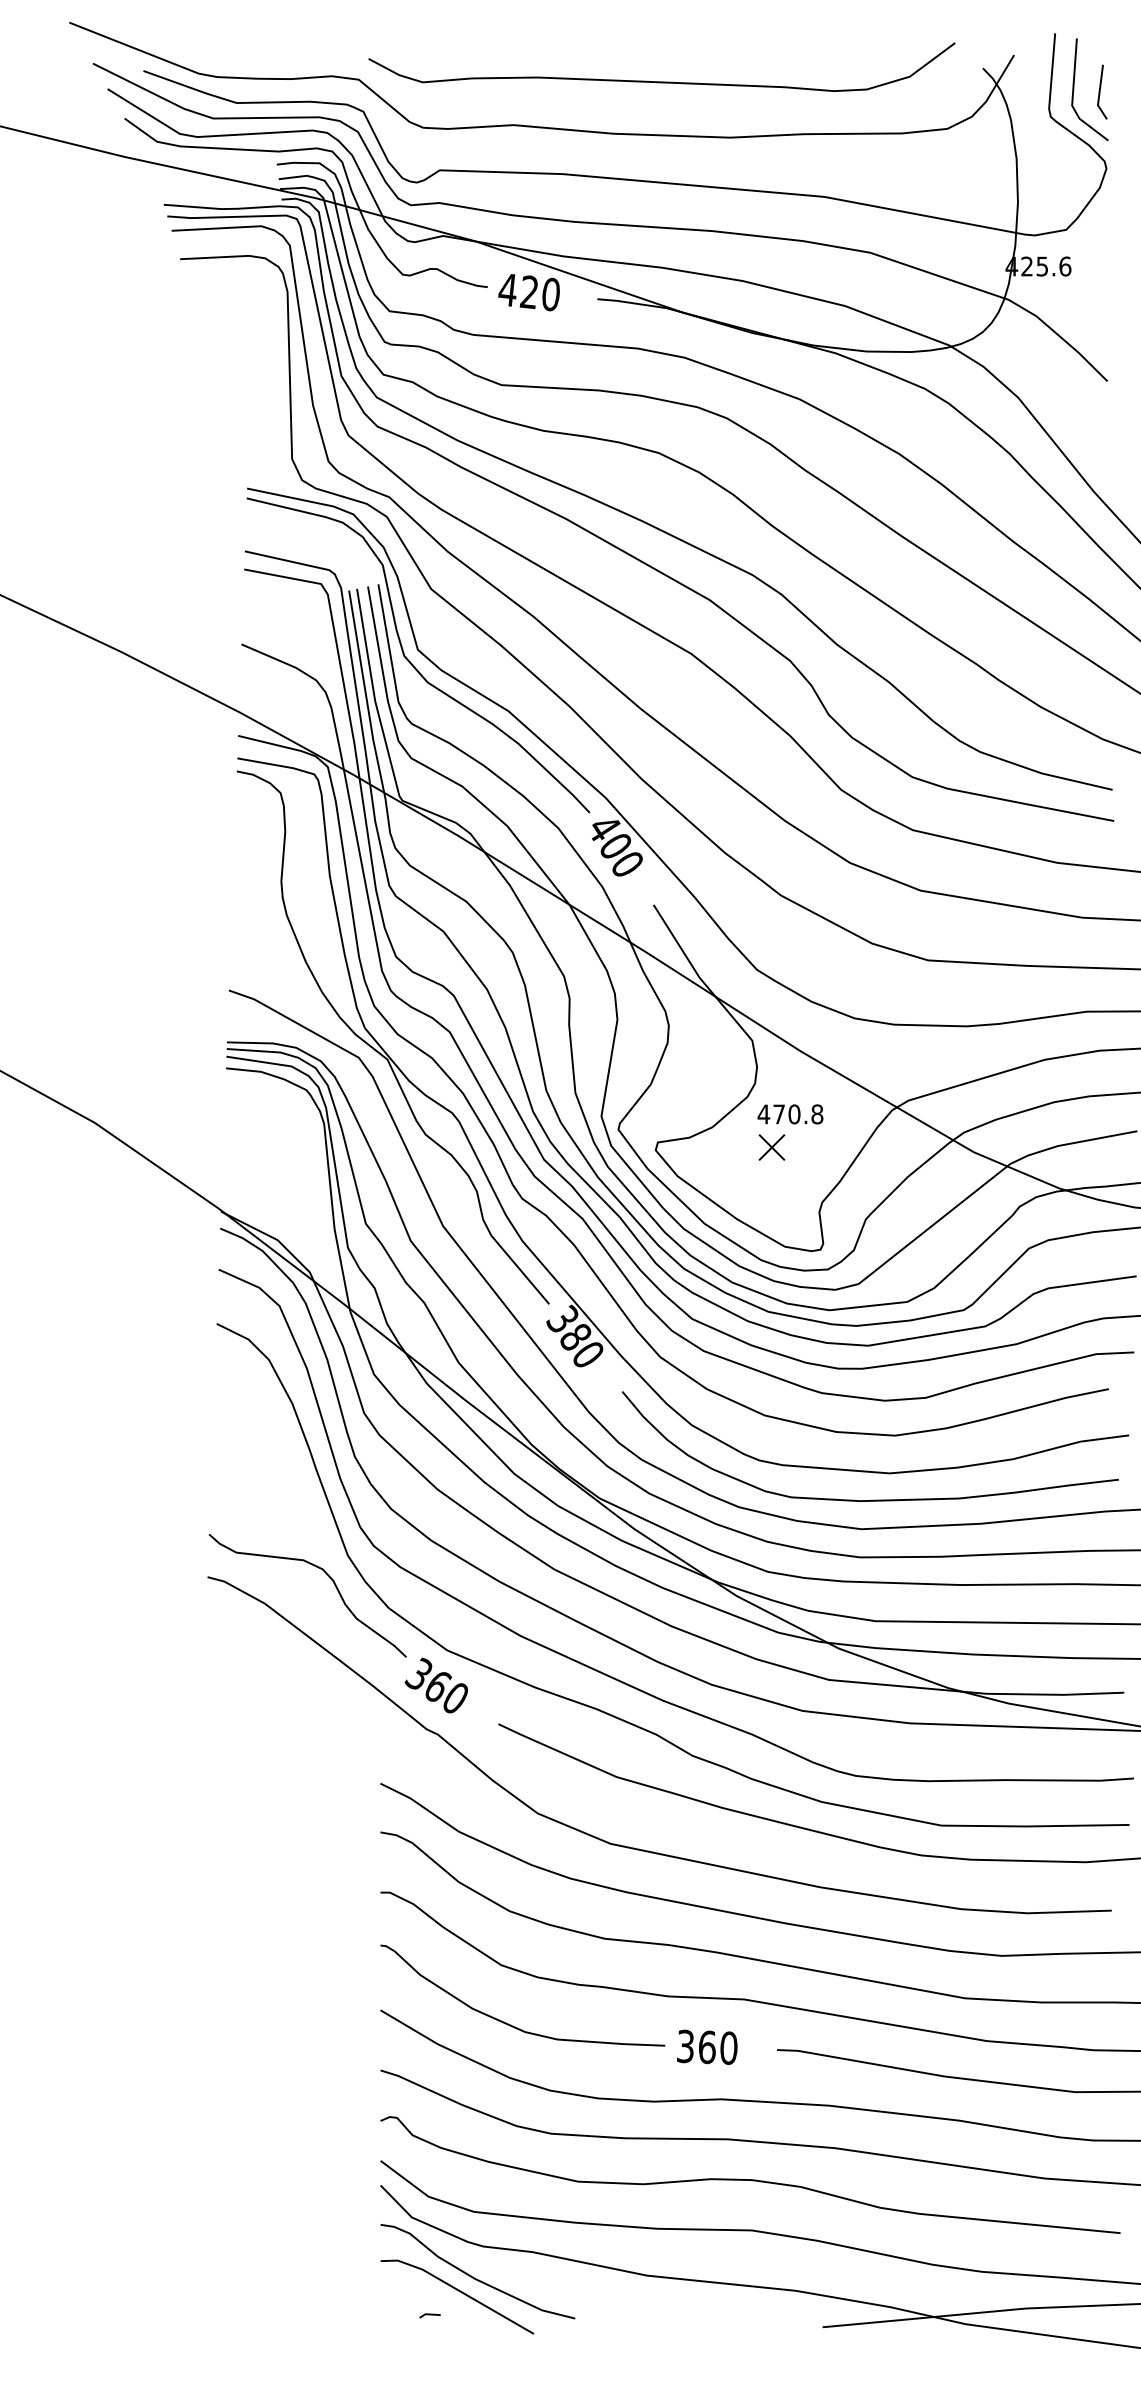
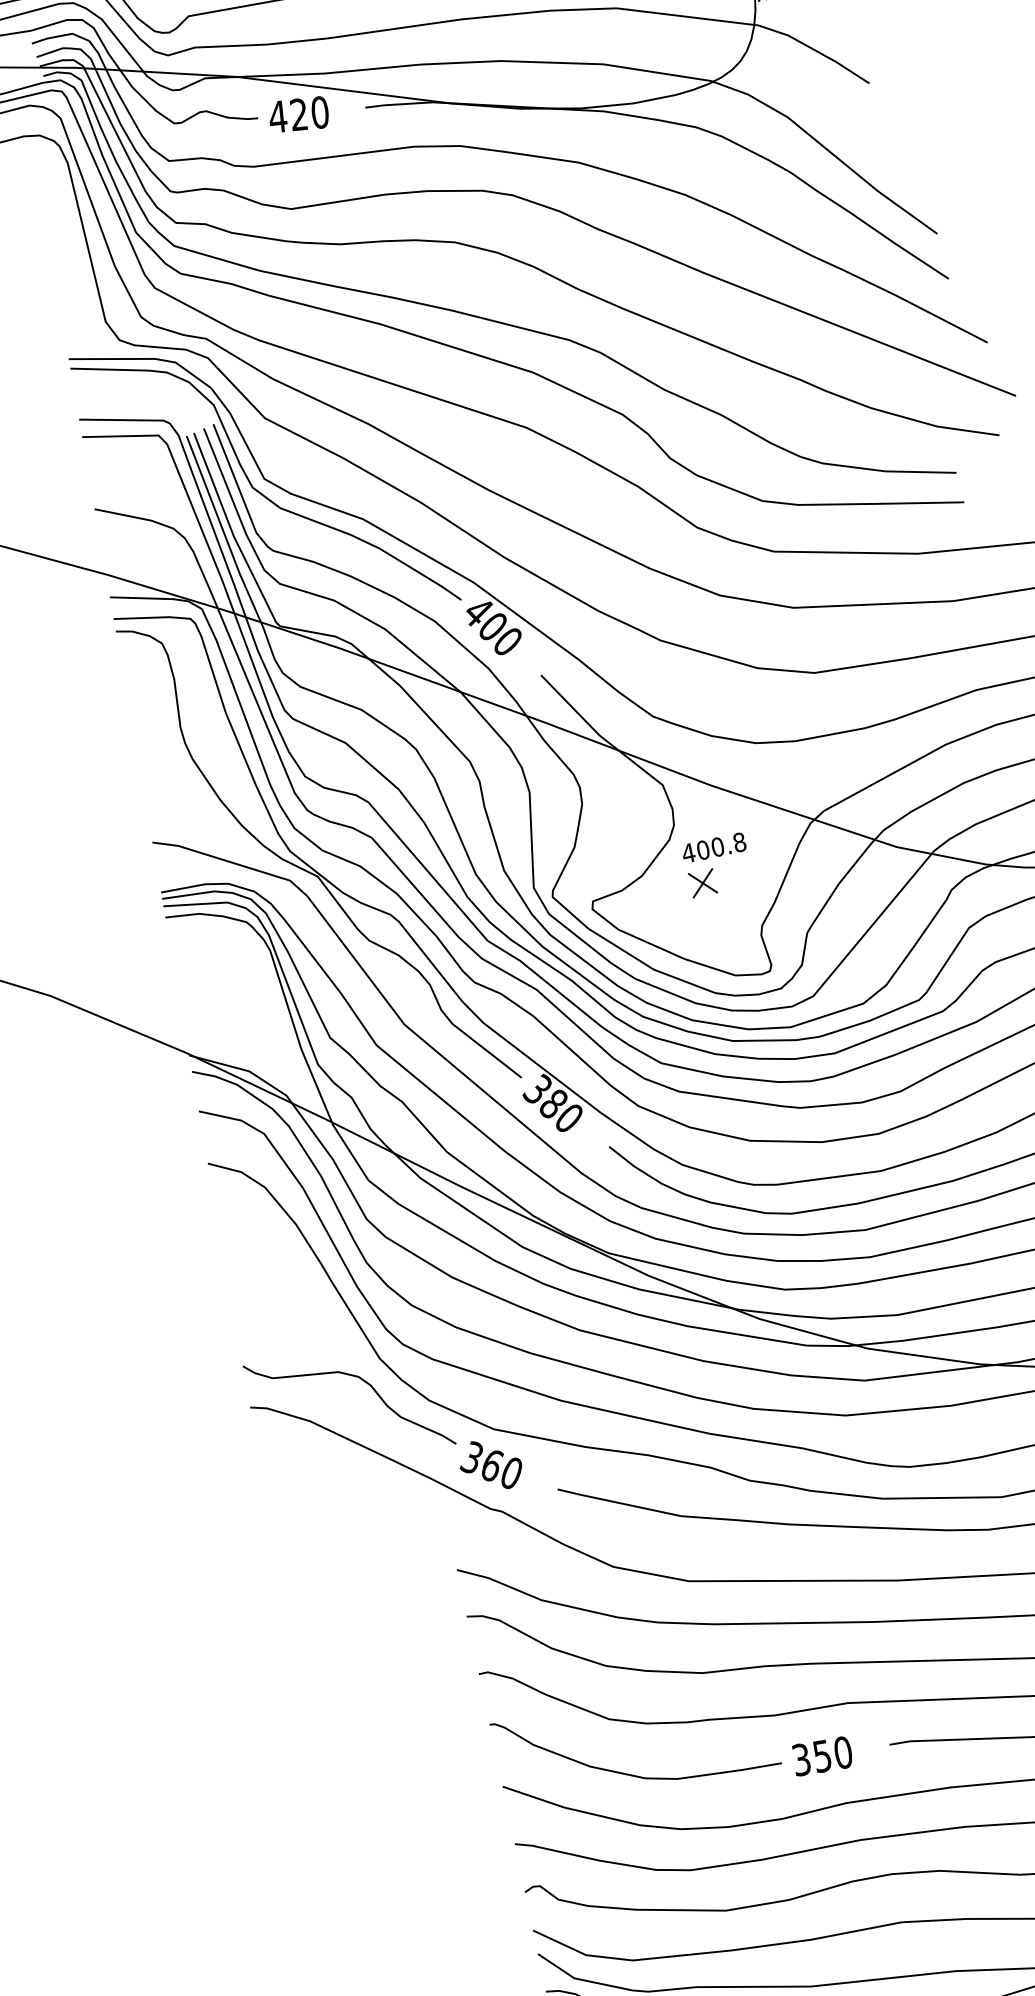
text: (779, 1114) -> (703, 850), 470.8 -> 400.8
text: (706, 2047) -> (821, 1756), 360 -> 350

